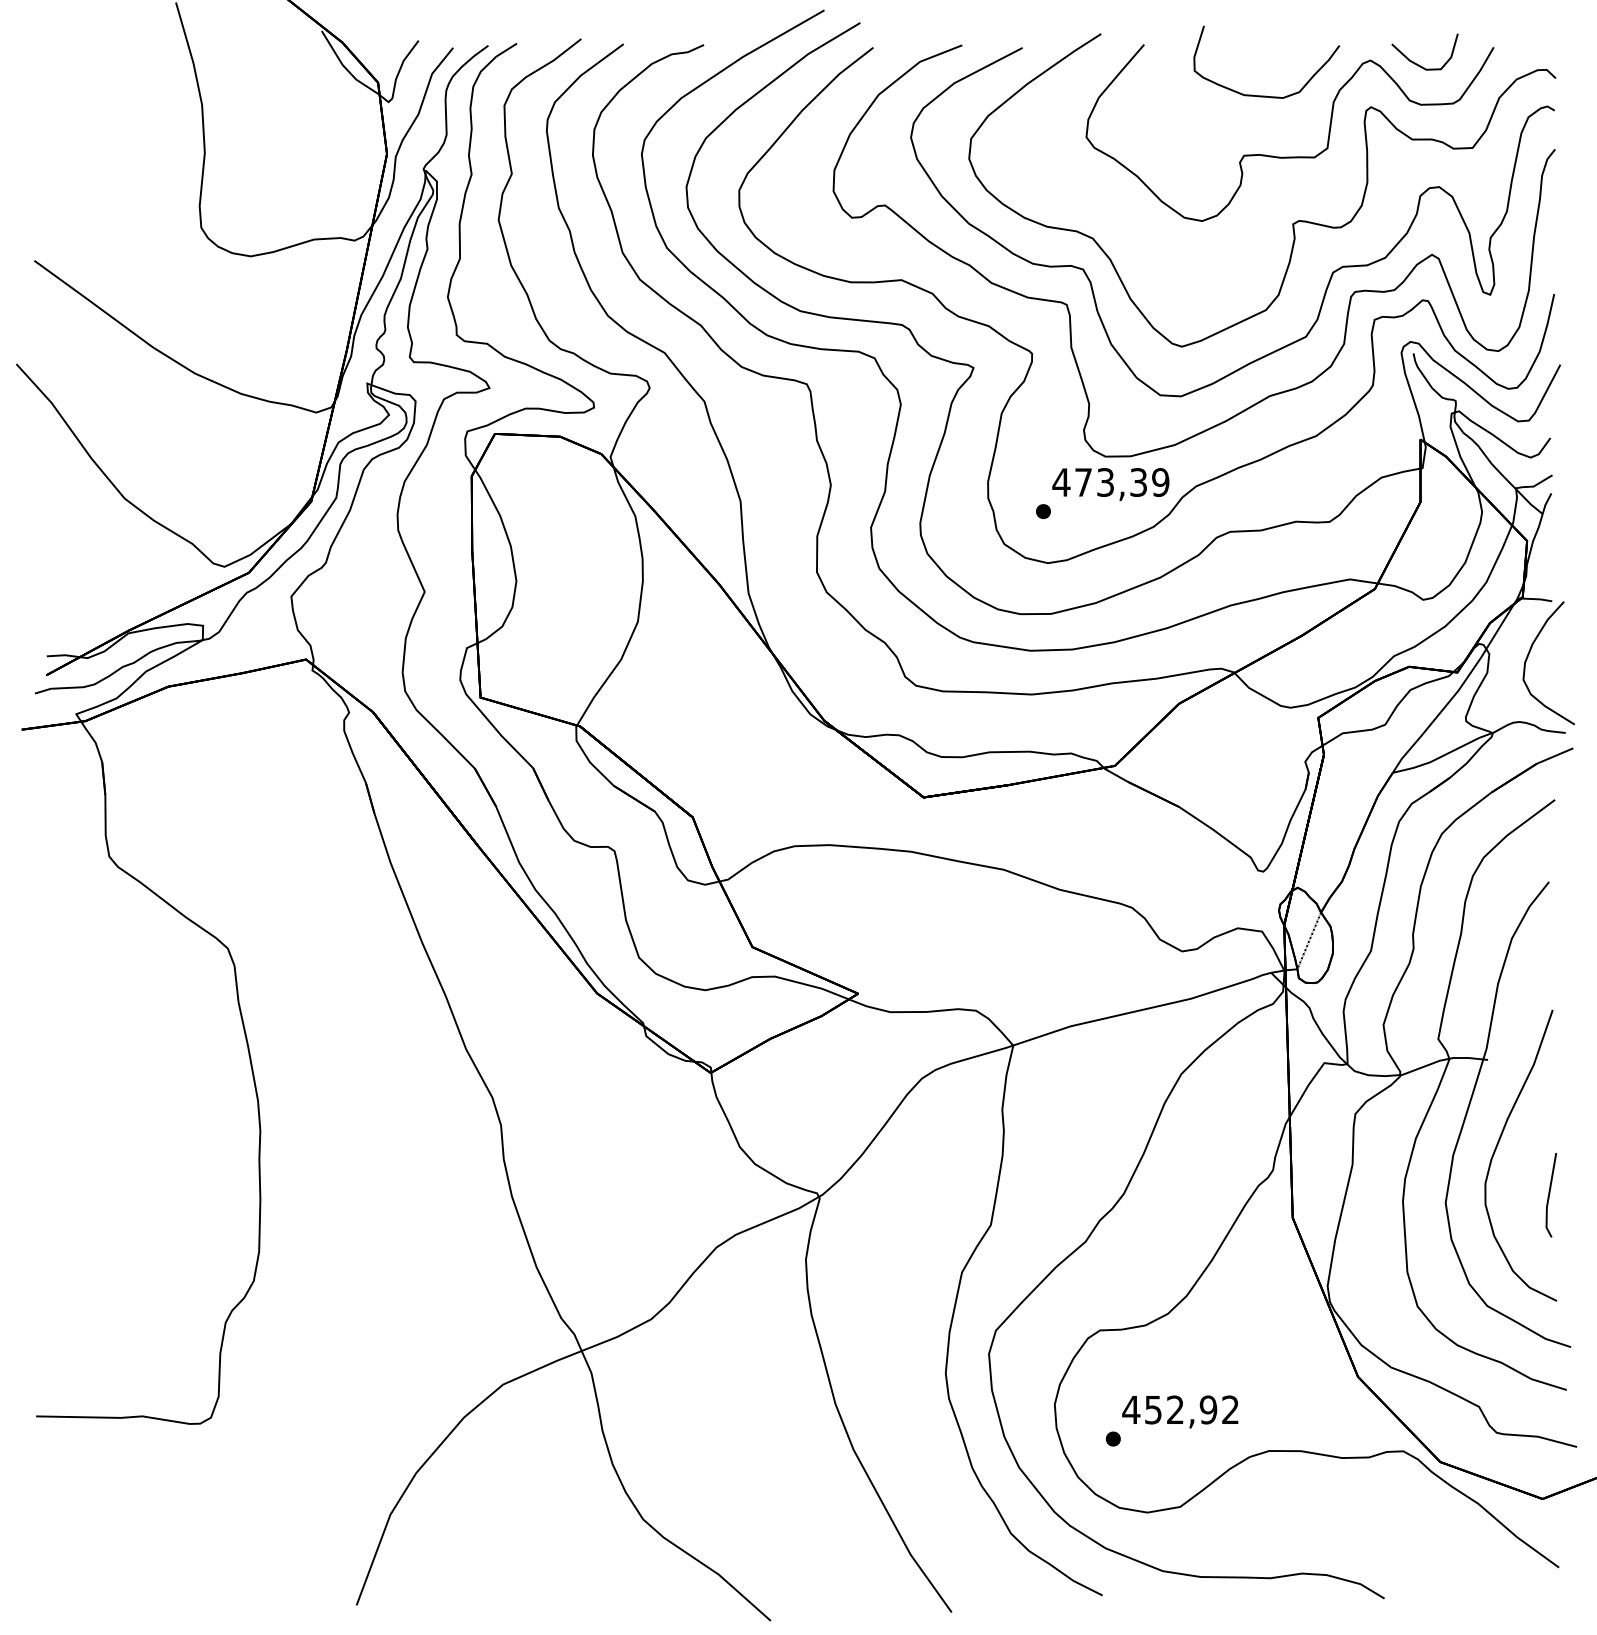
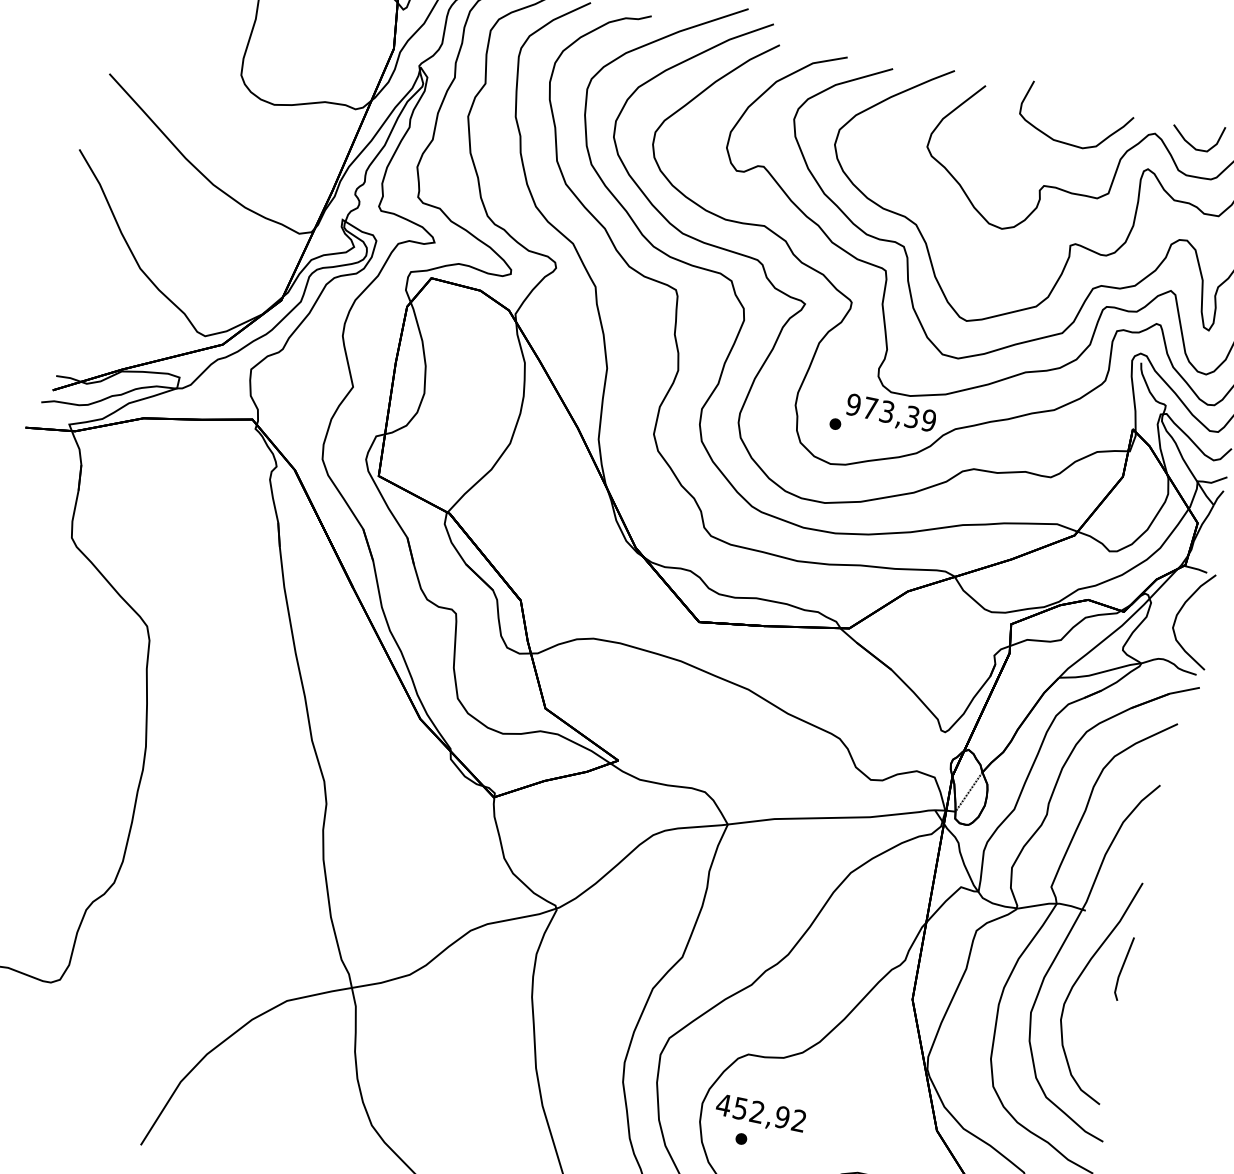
text: (1061, 482) -> (853, 404), 473,39 -> 973,39
part: (1551, 1195) -> (1123, 969), moved
text: (1180, 1411) -> (760, 1114), moved

